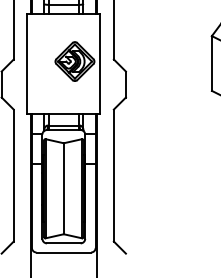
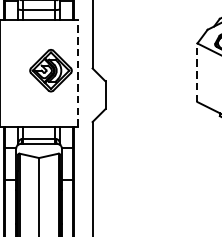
line: (100, 63) -> (78, 72), solid -> dashed
line: (211, 63) -> (197, 72), solid -> dashed

